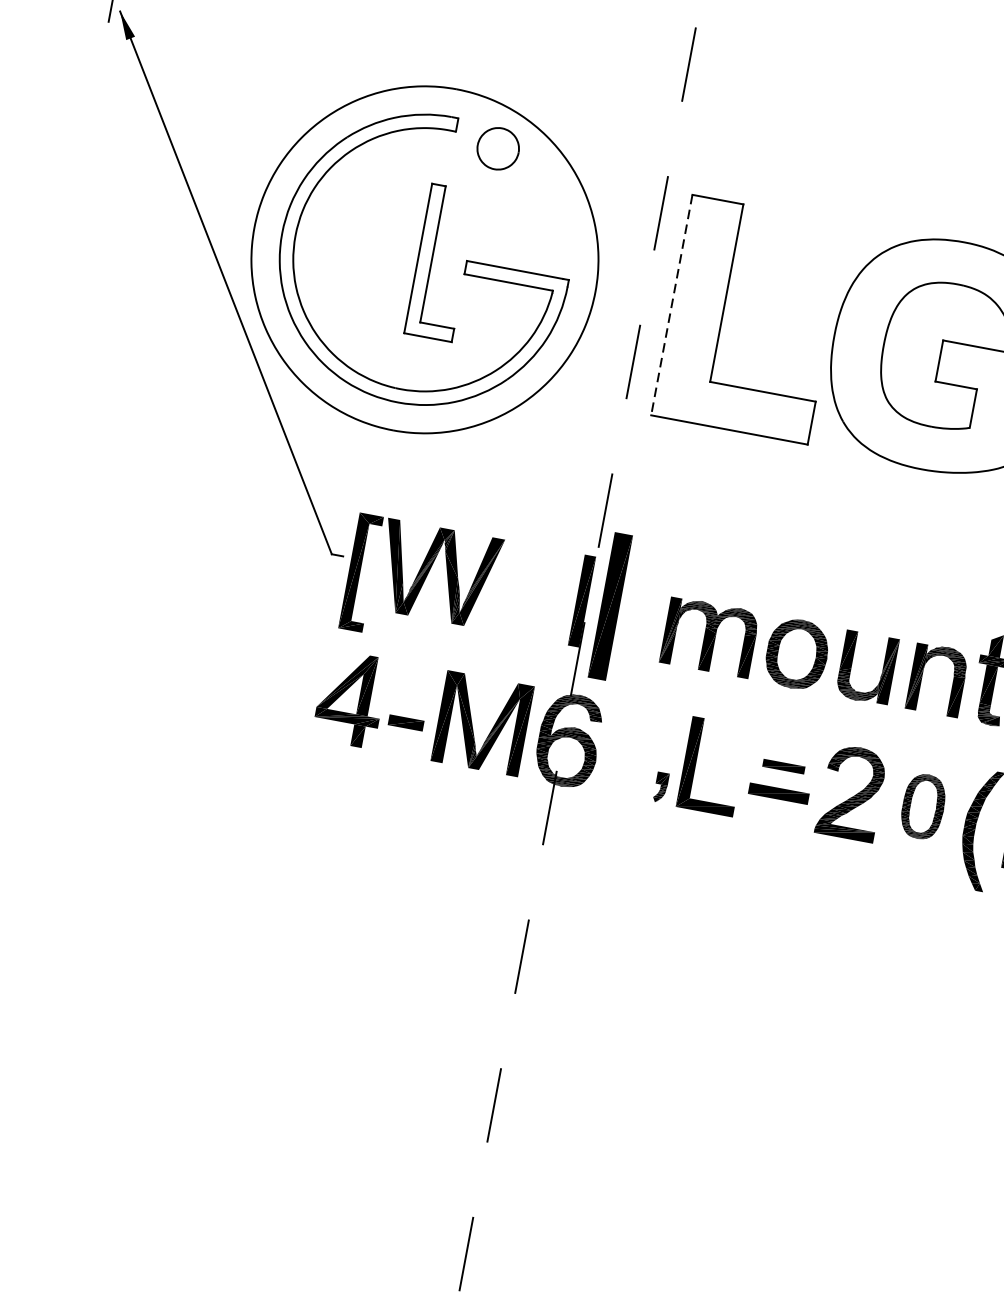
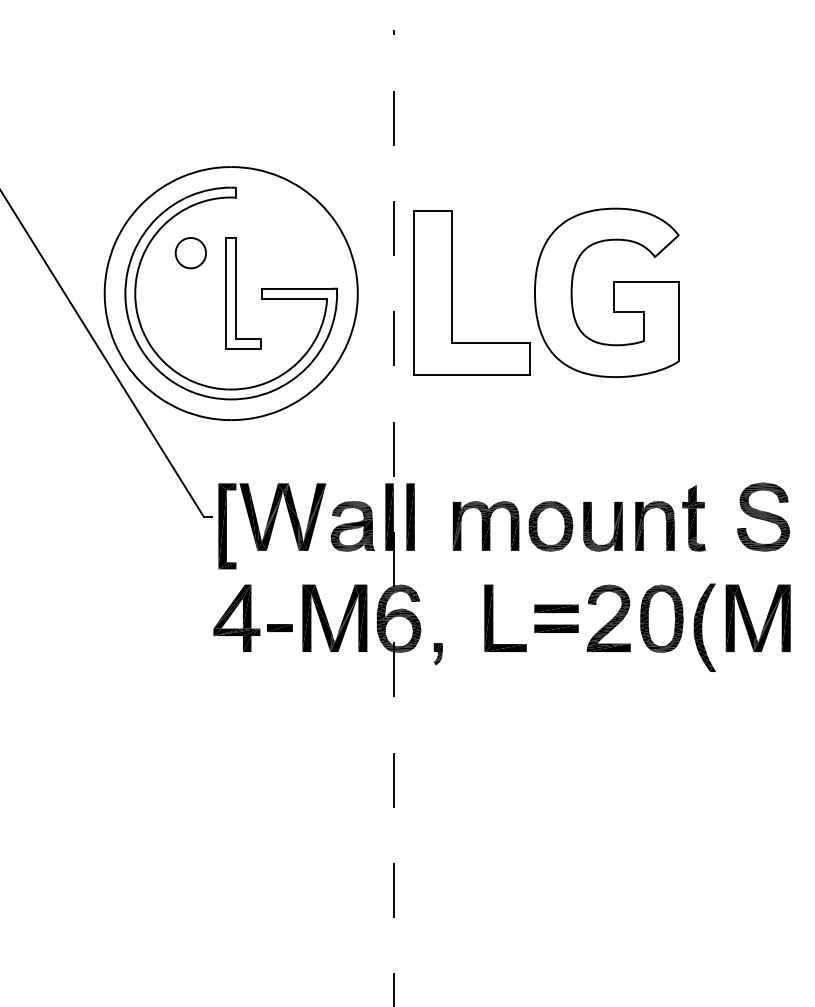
part: (497, 149) -> (190, 253), moved
line: (672, 304) -> (414, 292), dashed -> solid
part: (530, 604) -> (353, 526), added
part: (610, 605) -> (410, 516), size x0.62
part: (783, 766) -> (556, 608), size x1.43
part: (659, 787) -> (437, 654), moved
part: (922, 806) -> (661, 618), size x1.43

